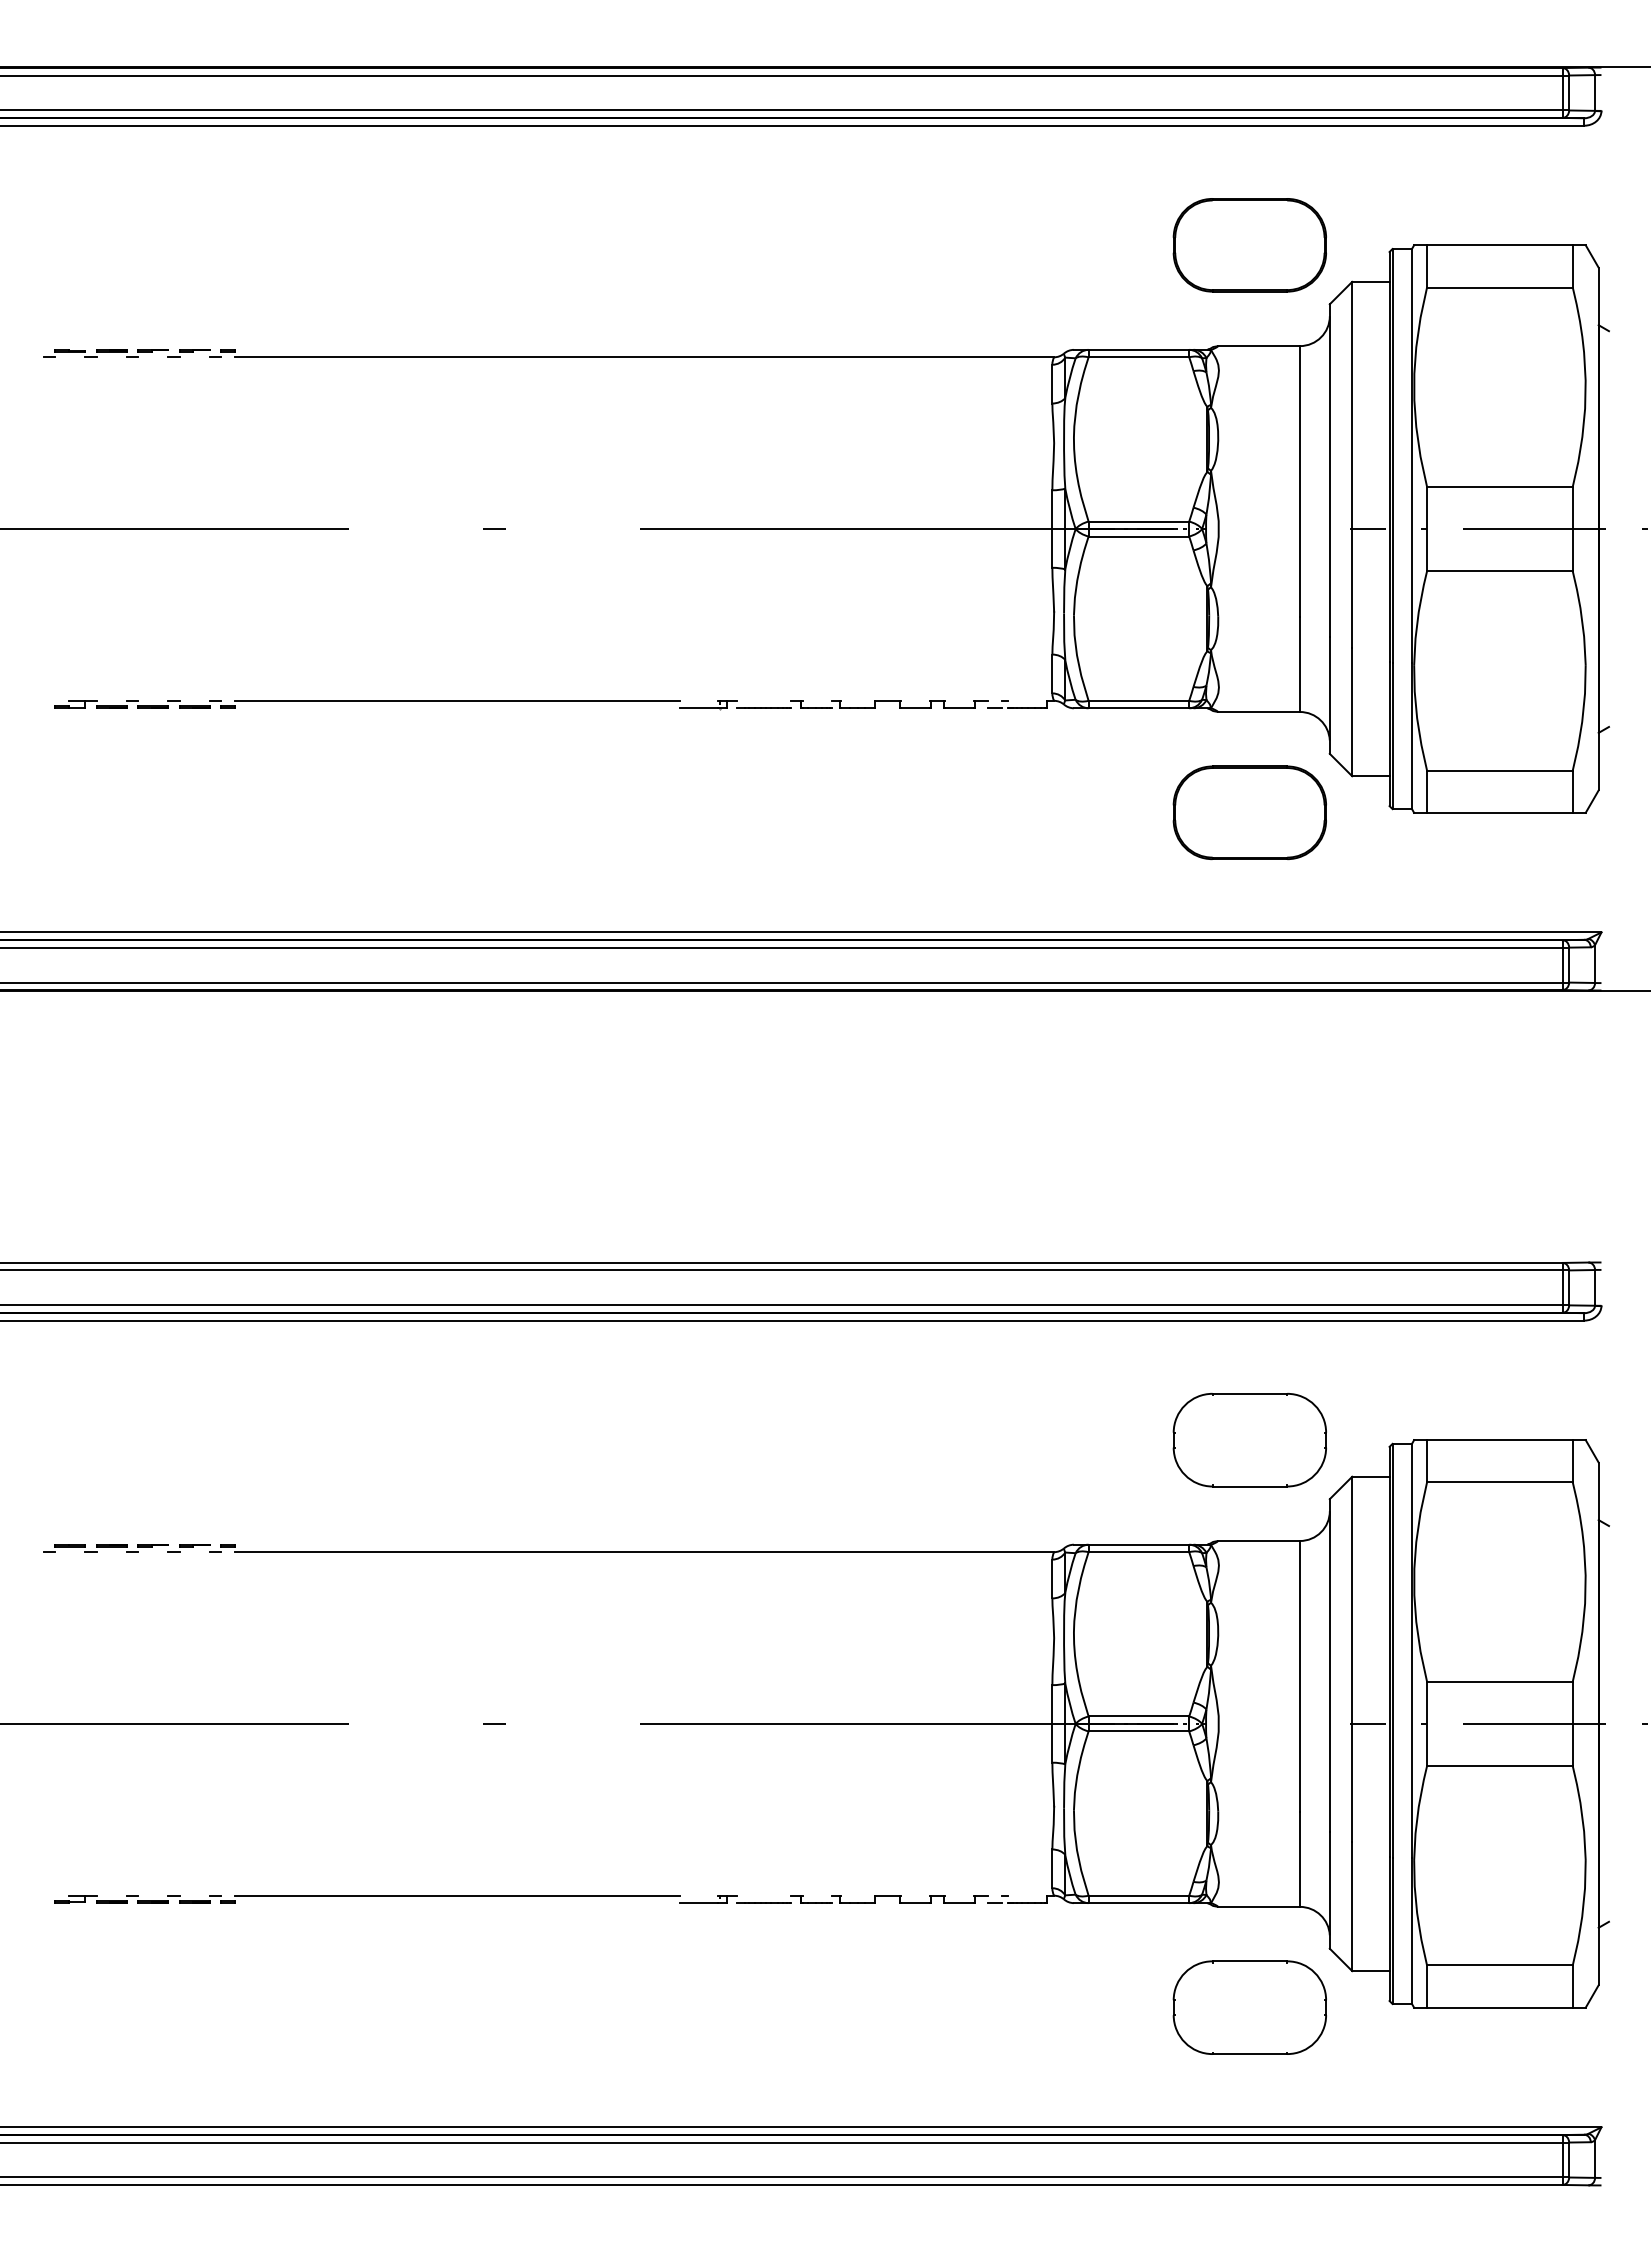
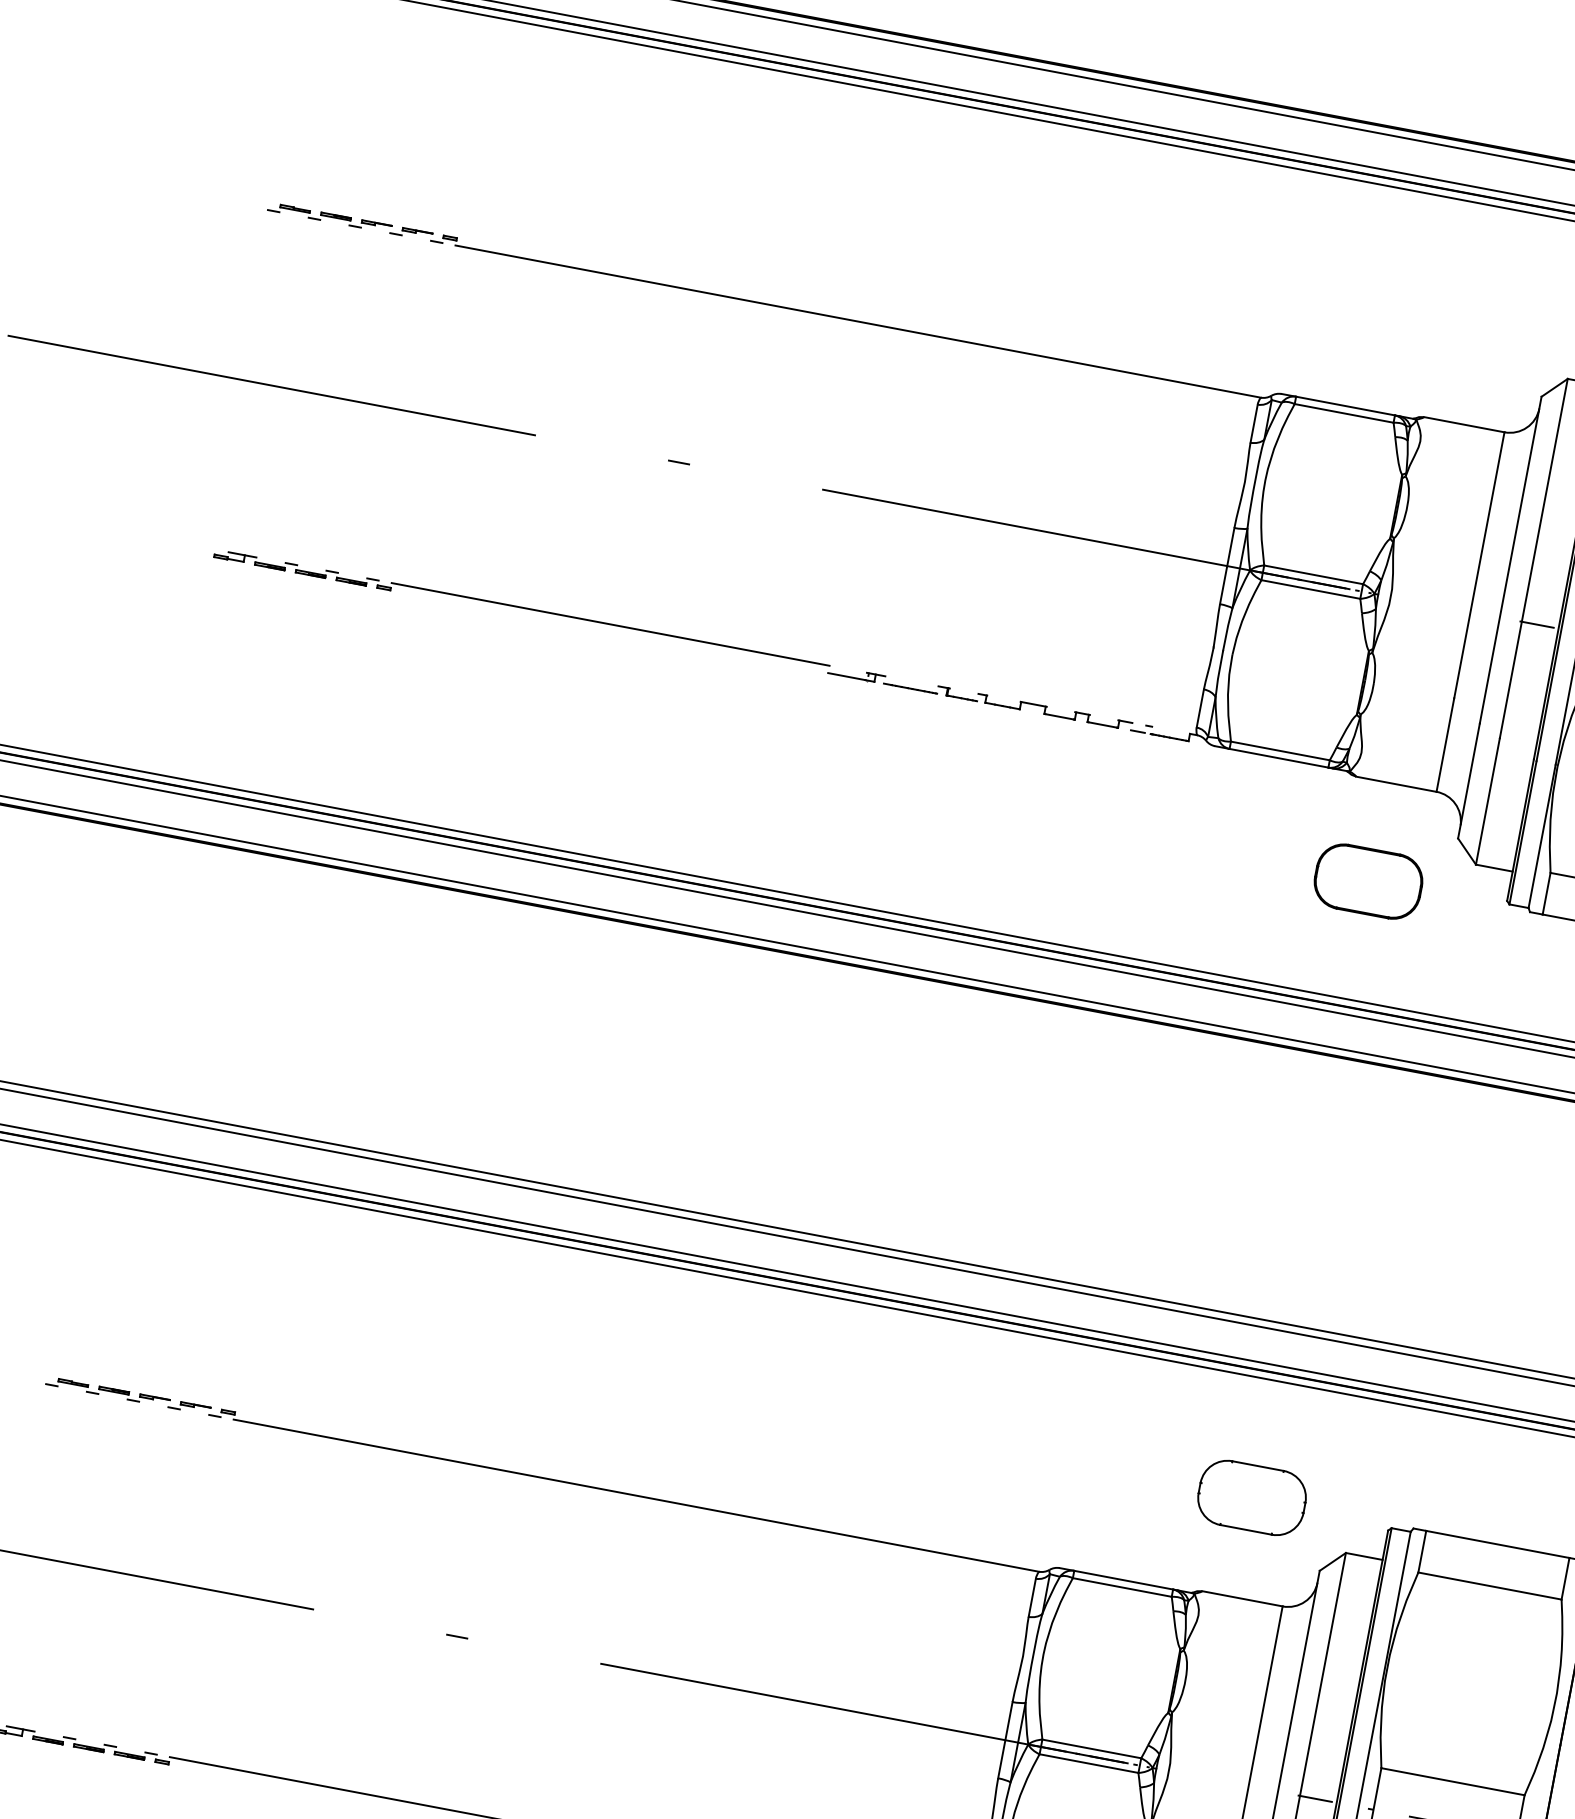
part: (1249, 245) -> (1473, 324), removed
part: (1249, 812) -> (1368, 881), size x0.7
part: (1249, 1439) -> (1251, 1497), size x0.7

